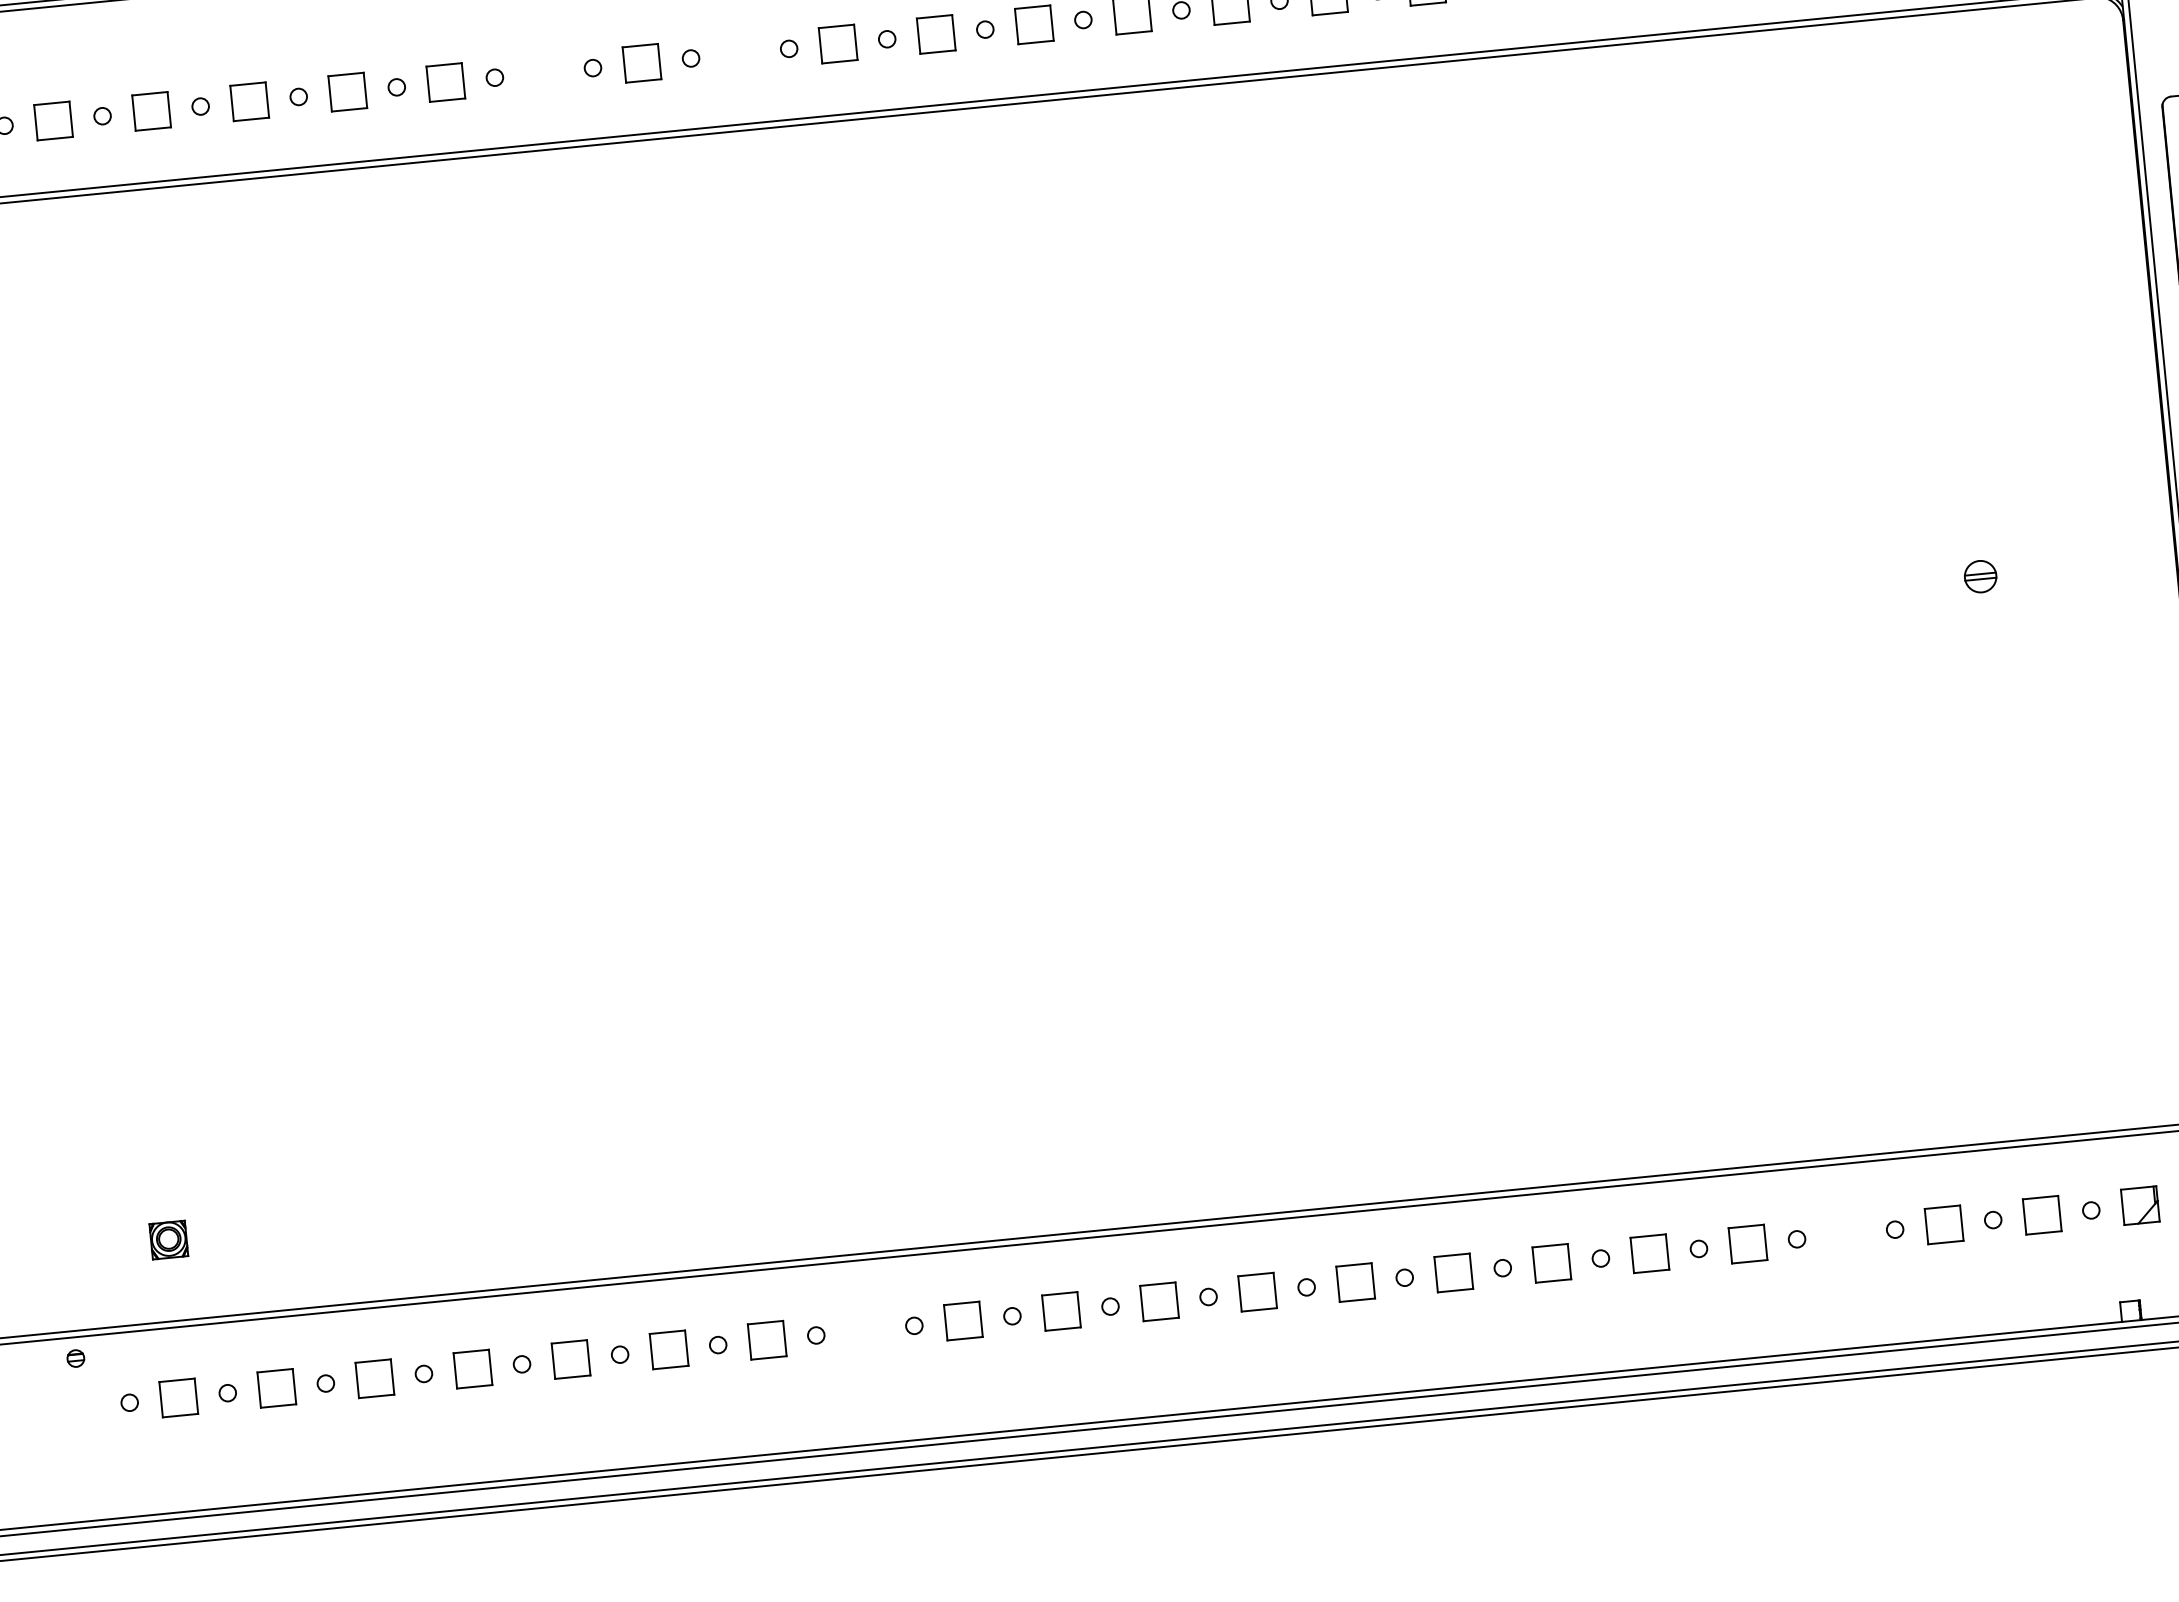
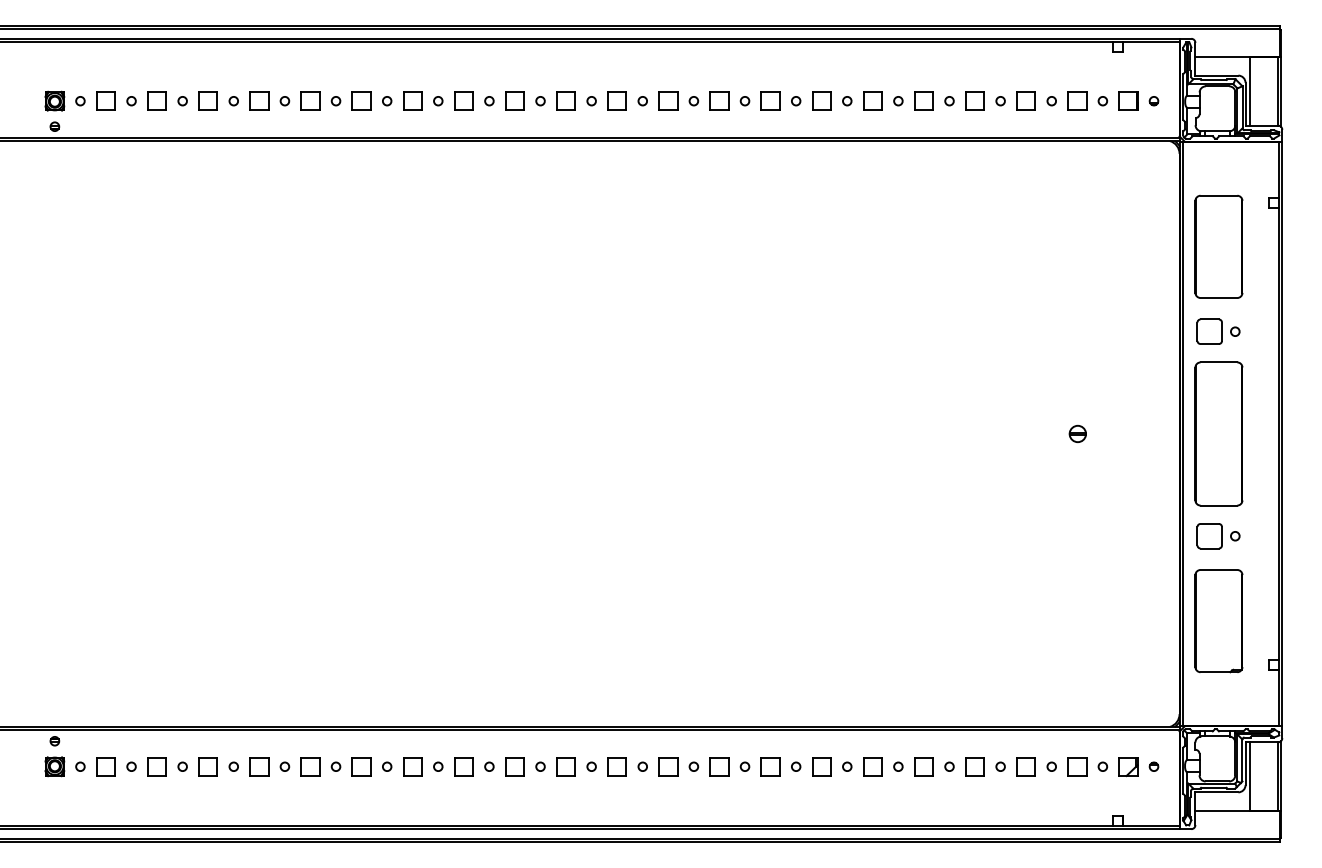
part: (739, 52) -> (463, 100), added
part: (543, 71) -> (361, 100), added
part: (1844, 1234) -> (974, 766), added
part: (168, 1239) -> (54, 766), moved
part: (864, 1330) -> (463, 766), added

